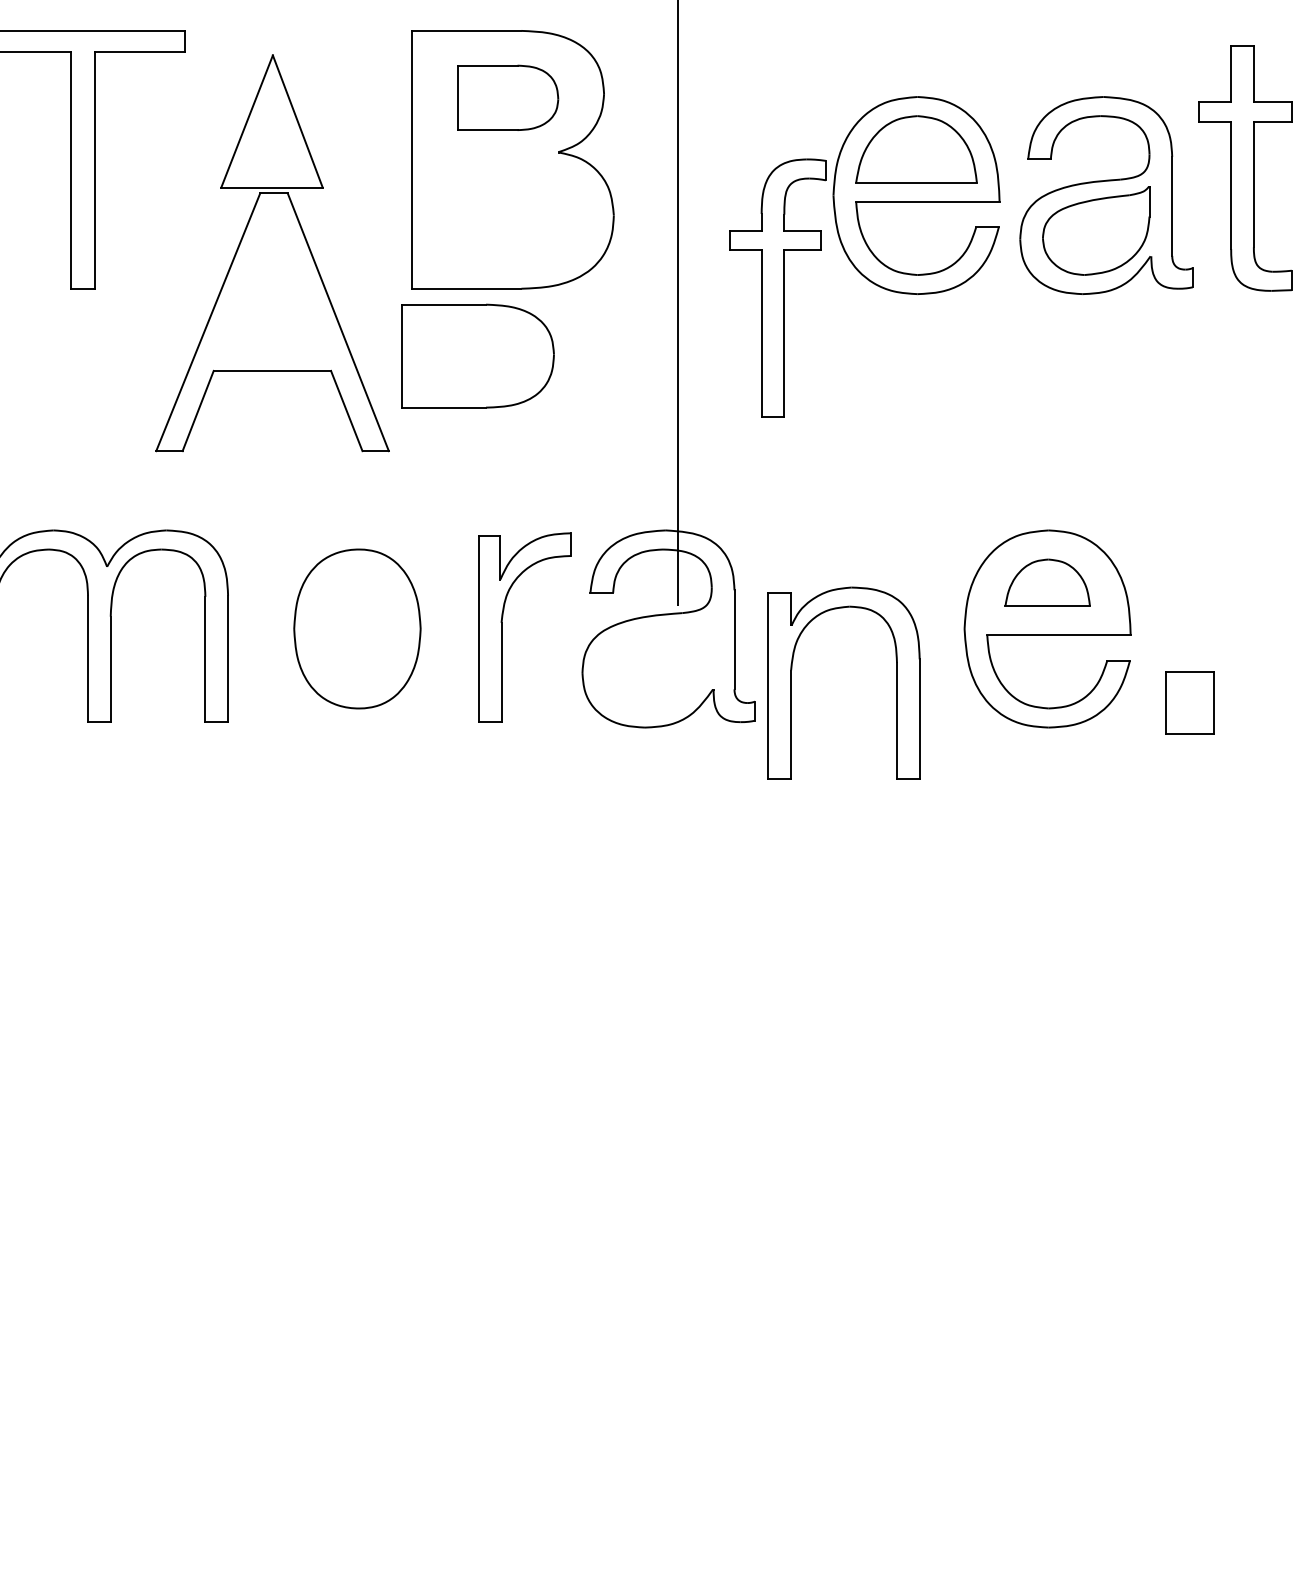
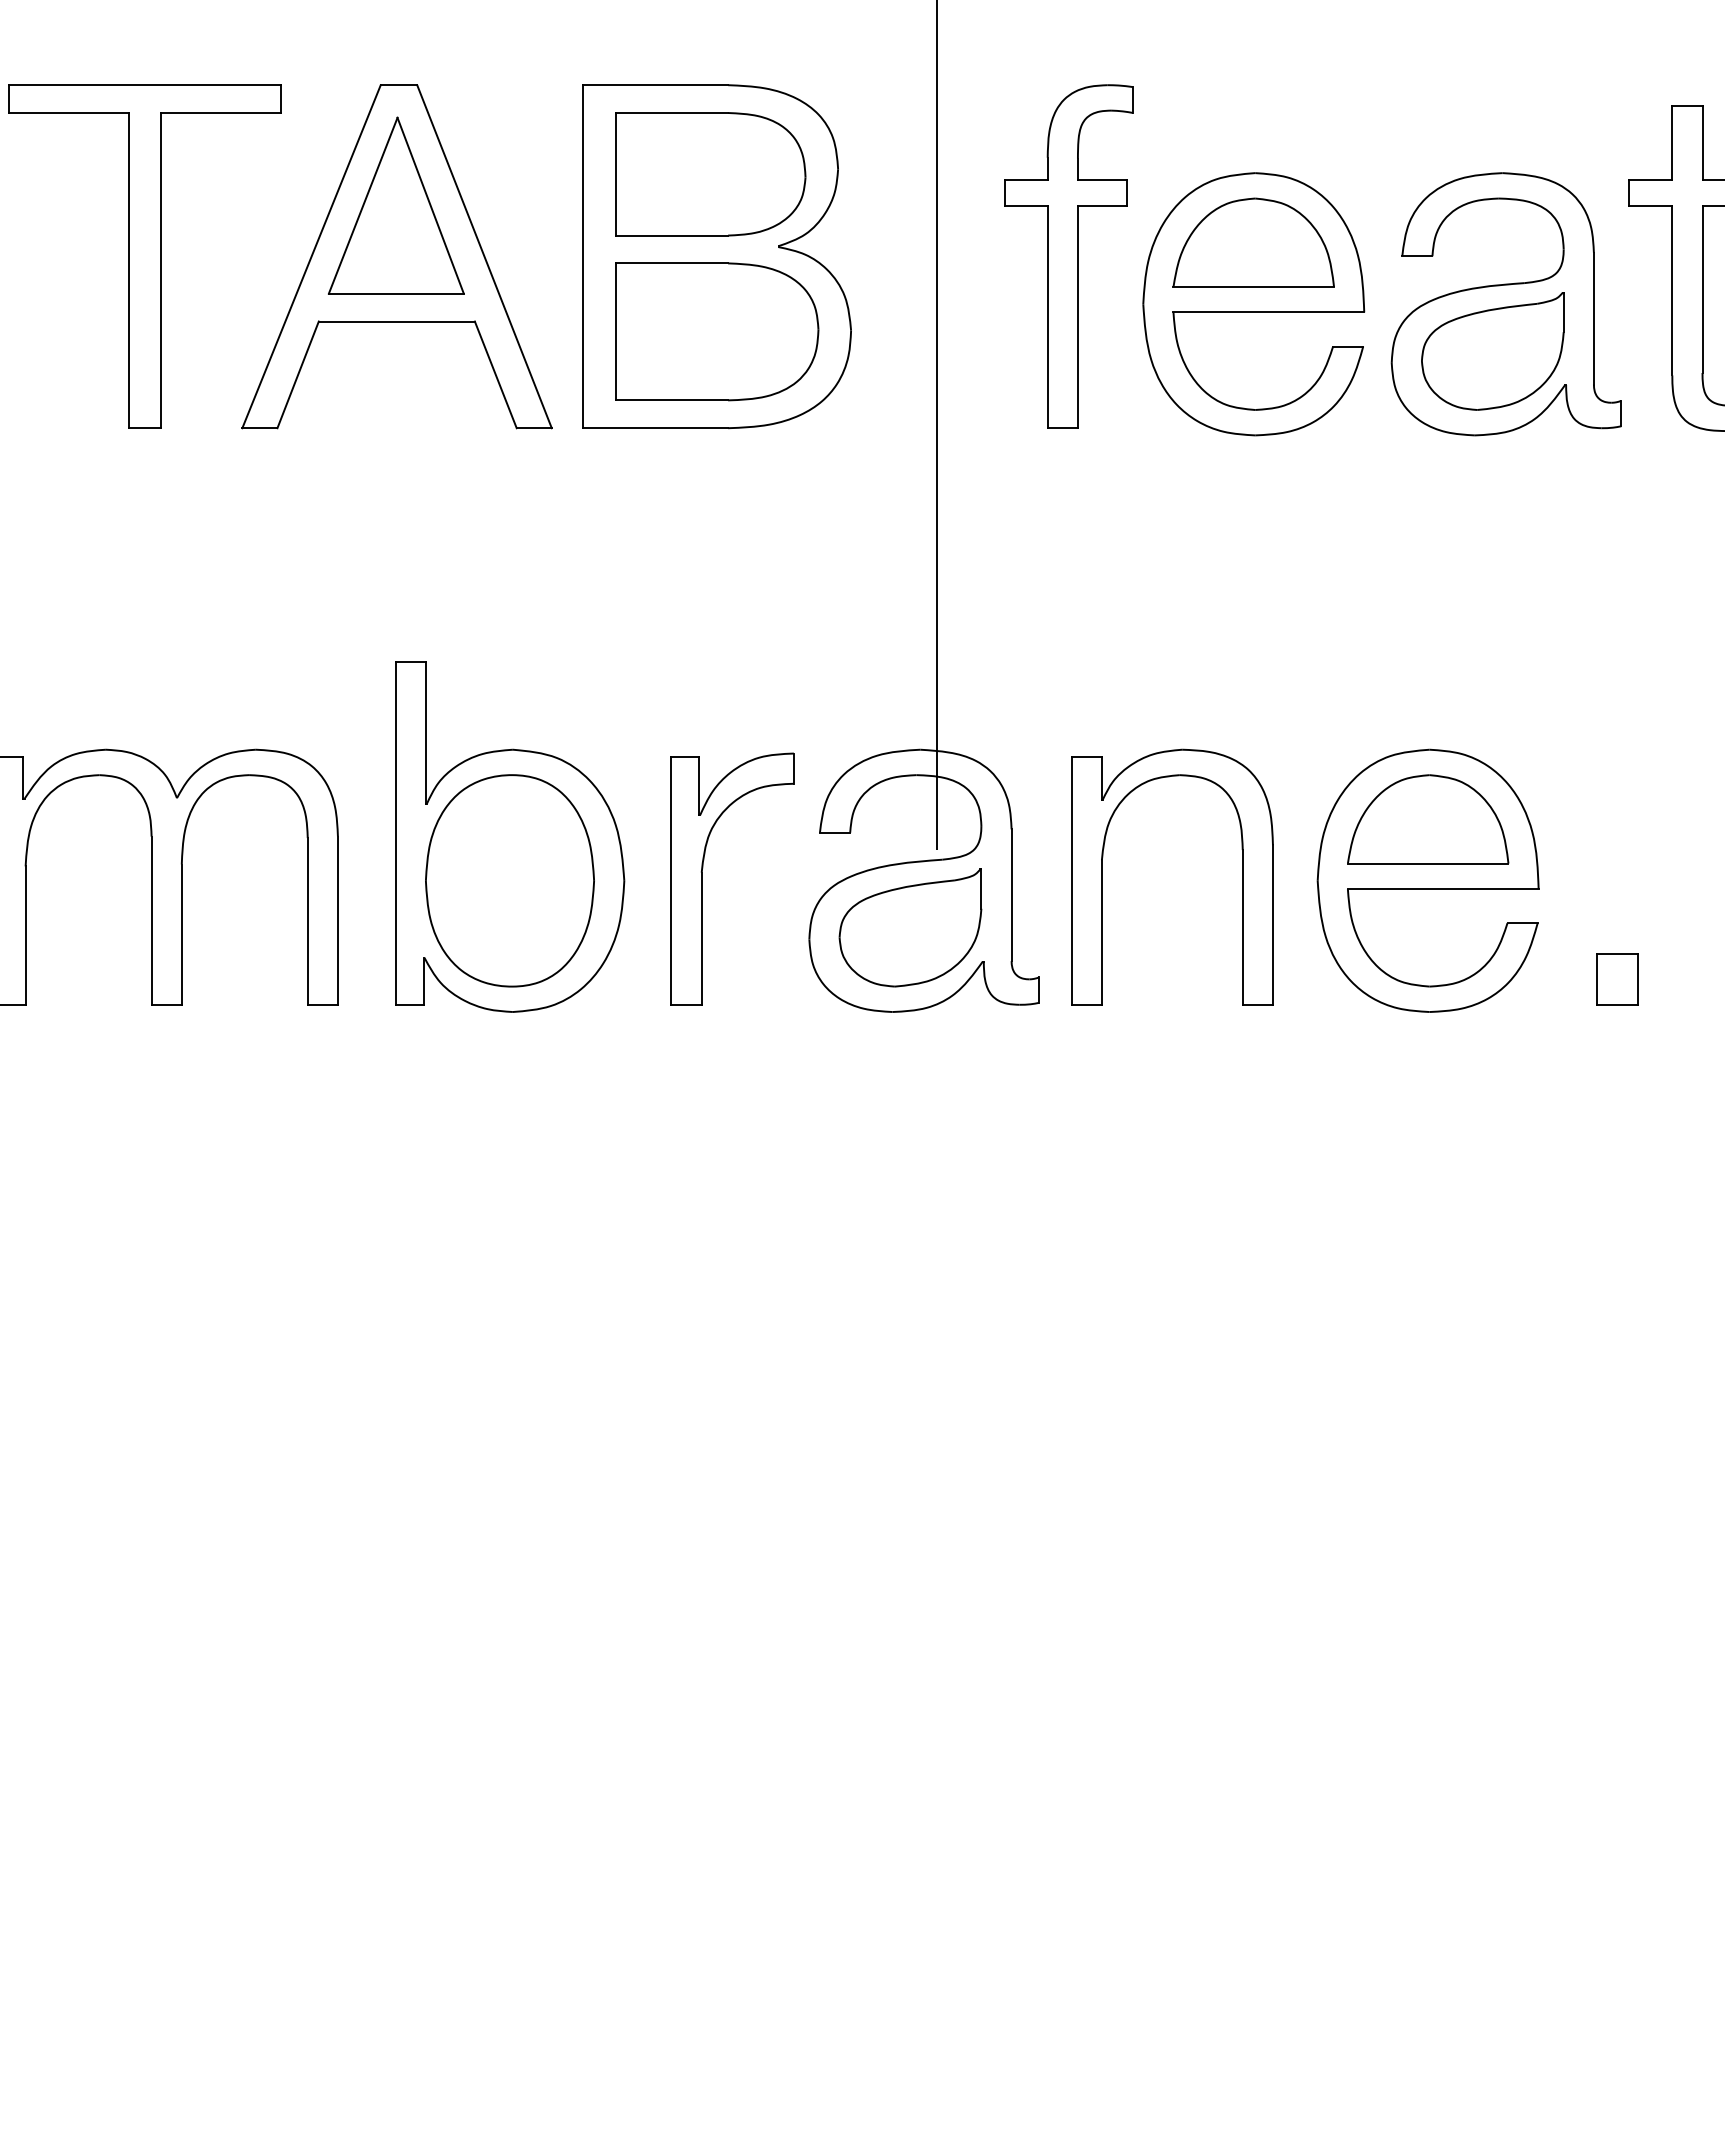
part: (508, 98) -> (710, 174), size x1.43
part: (777, 288) -> (1068, 256), moved
part: (272, 322) -> (396, 256), moved
part: (478, 355) -> (717, 331), moved
part: (1047, 582) -> (1428, 819), size x1.43
part: (357, 595) -> (510, 836), added
part: (658, 664) -> (910, 927), added
part: (791, 682) -> (1102, 876), moved
part: (1189, 703) -> (1617, 979), size x0.62

